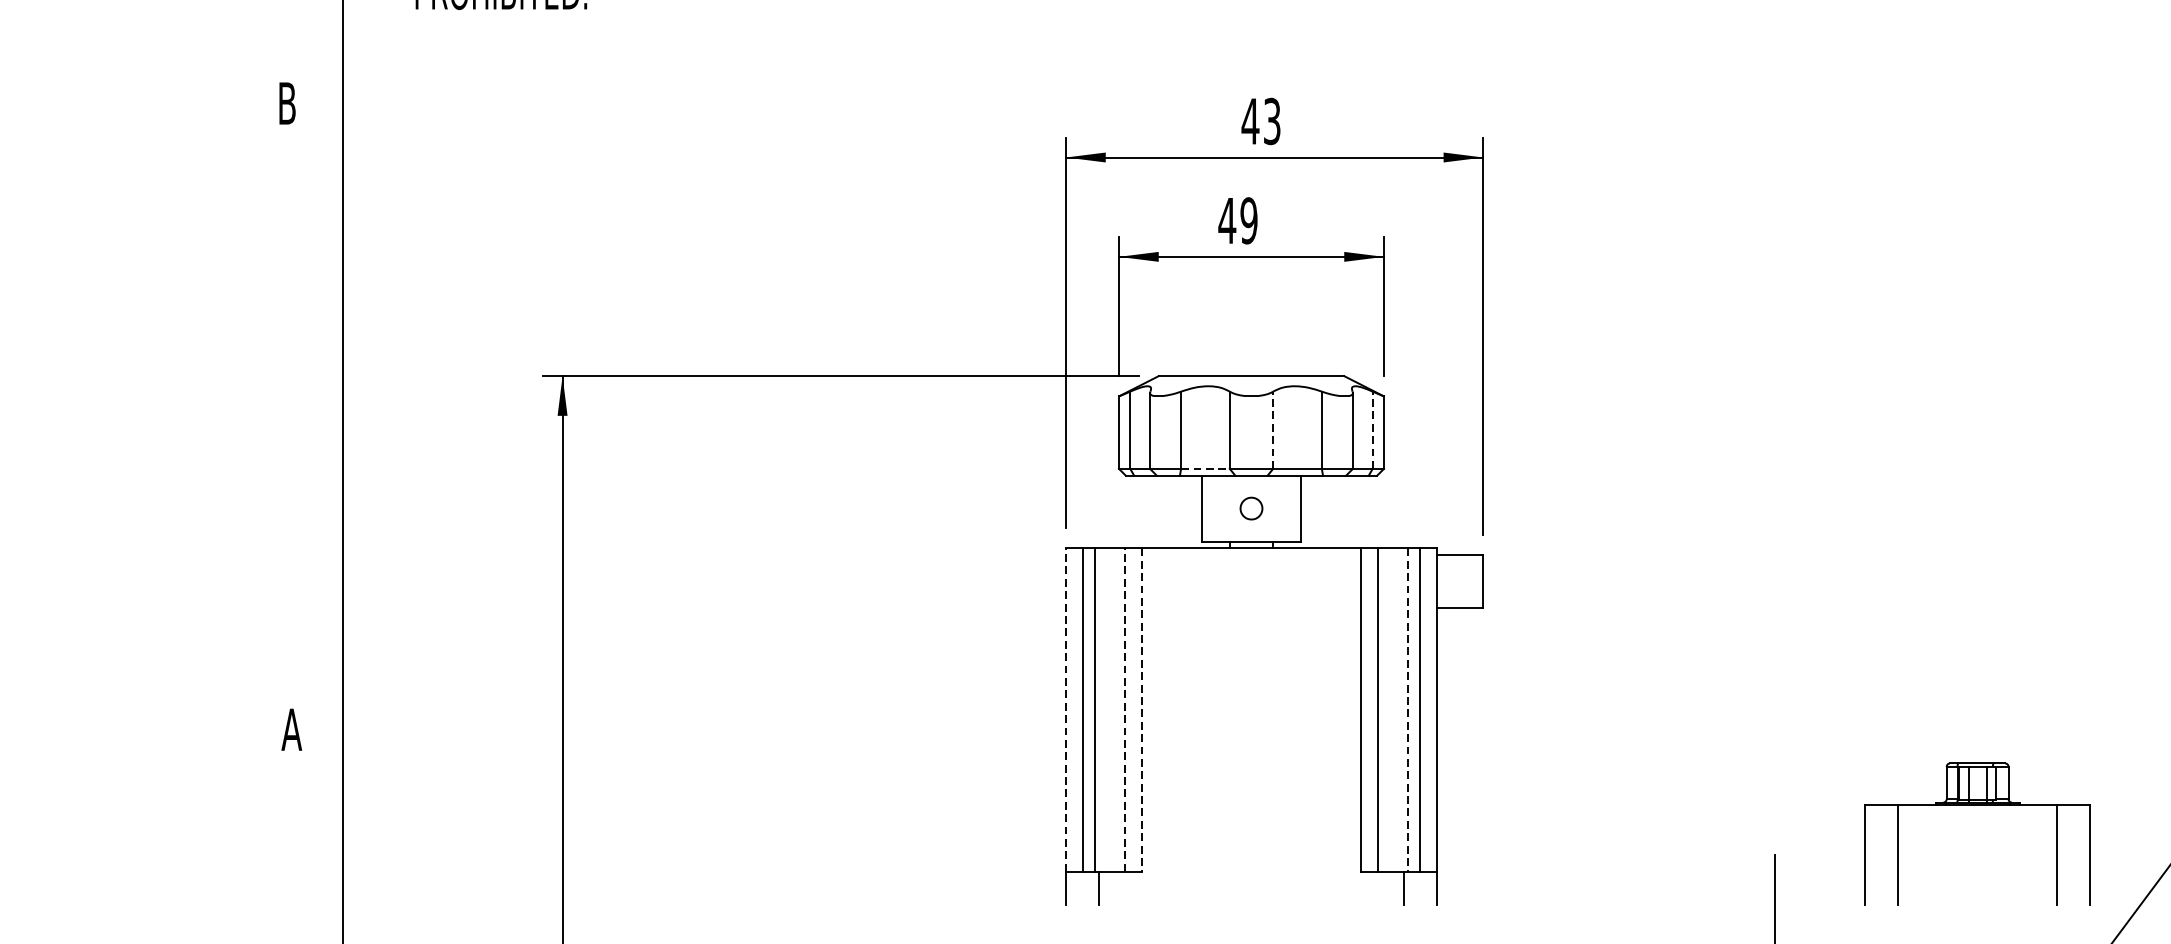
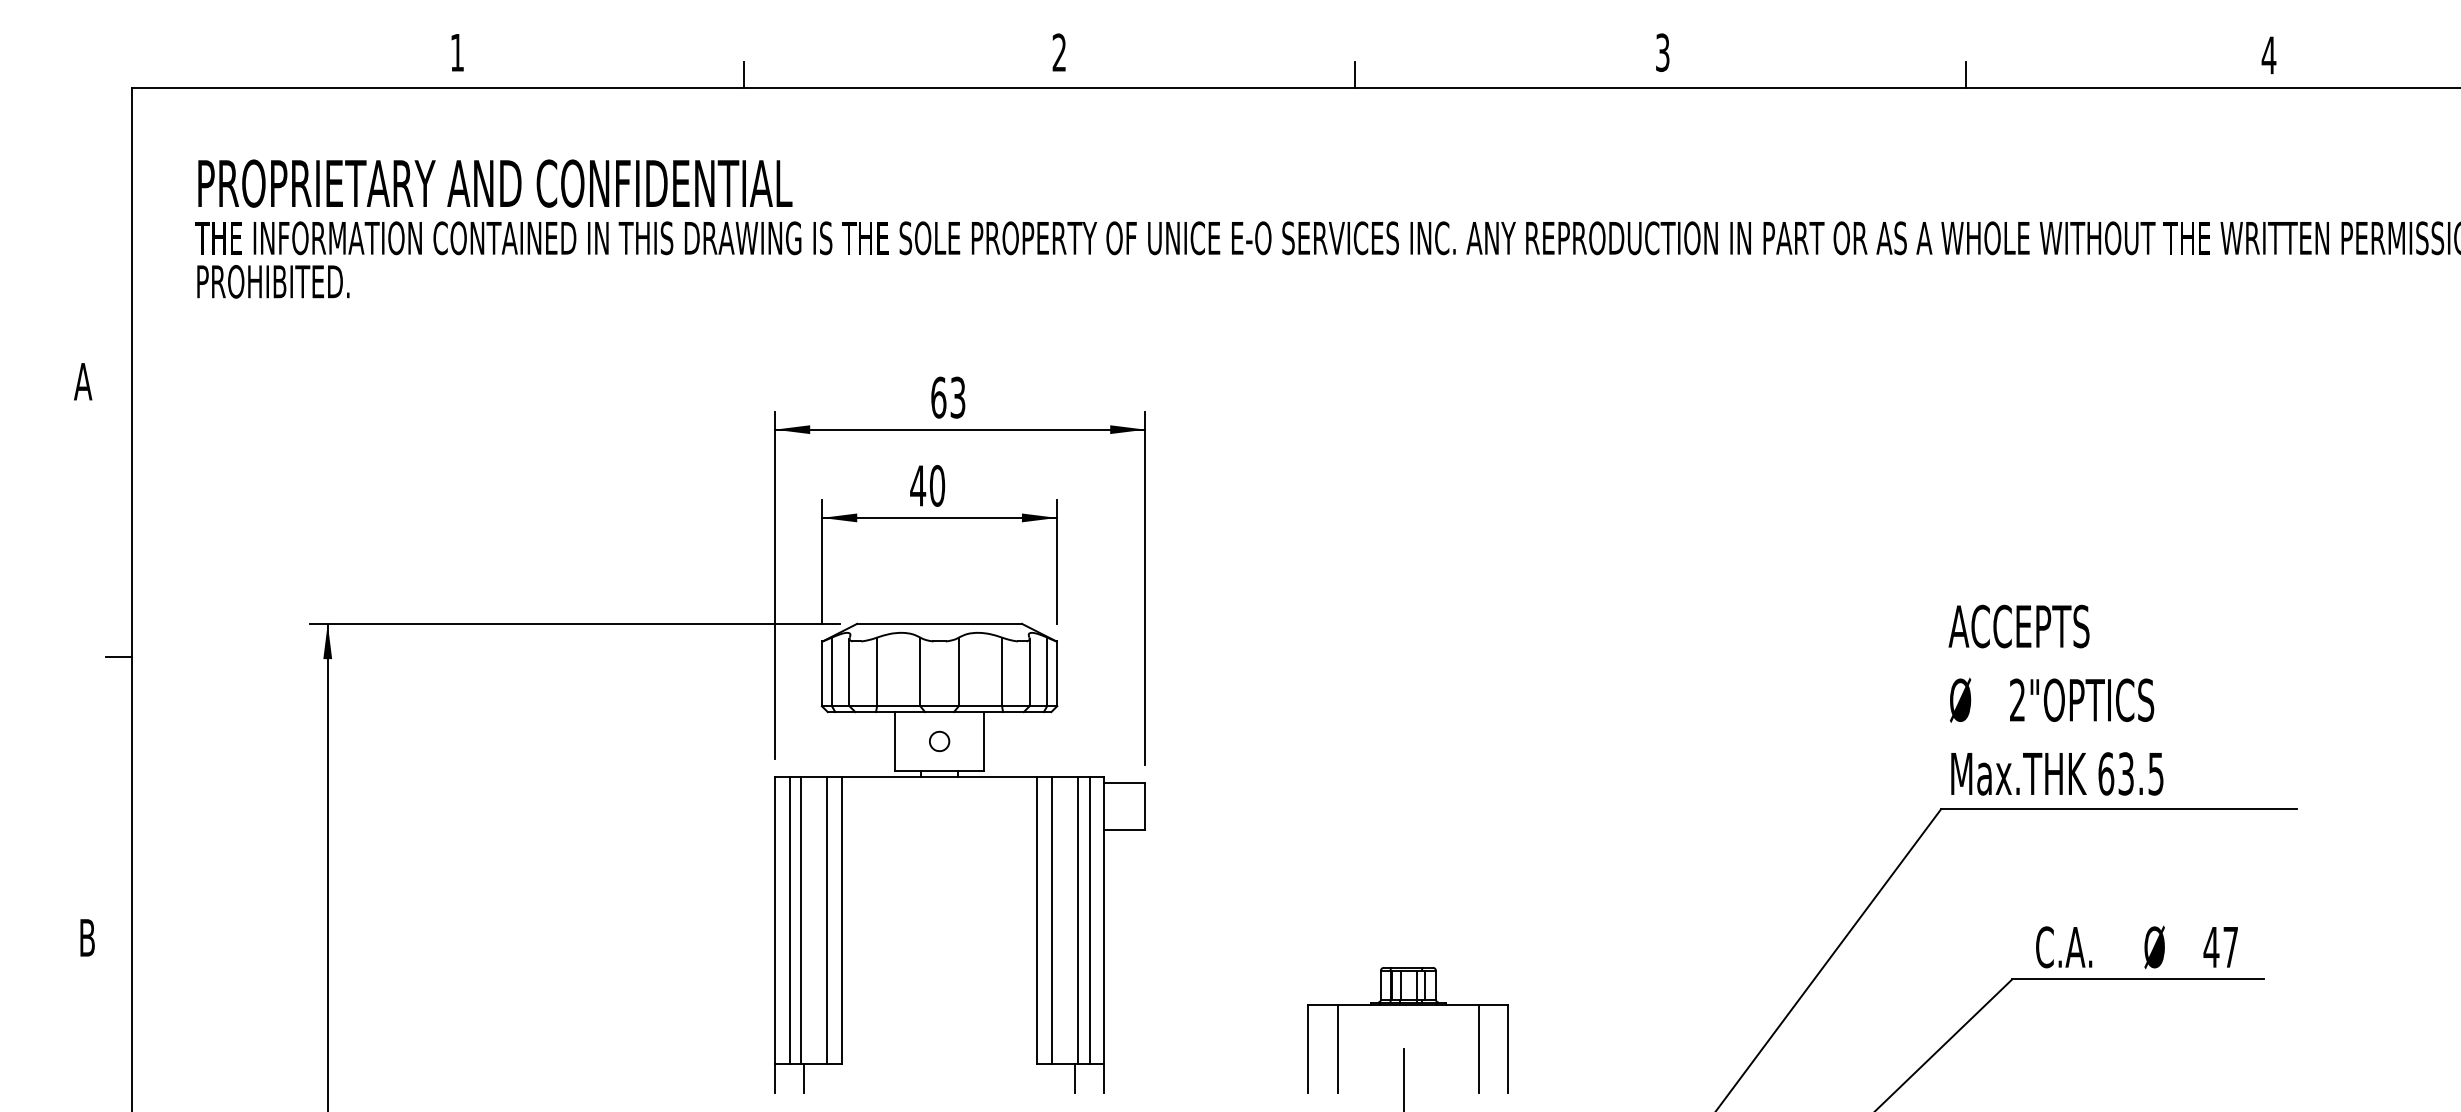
text: (287, 103) -> (83, 381), B -> A
text: (1250, 121) -> (938, 397), 43 -> 63
text: (1249, 220) -> (937, 485), 49 -> 40
line: (326, 412) -> (118, 656), added
line: (1272, 429) -> (958, 671), dashed -> solid
line: (1373, 429) -> (1047, 671), dashed -> solid
line: (1205, 469) -> (898, 706), dashed -> solid
line: (1065, 710) -> (774, 920), dashed -> solid
line: (1125, 710) -> (827, 920), dashed -> solid
line: (1142, 710) -> (842, 920), dashed -> solid
line: (1407, 710) -> (1078, 920), dashed -> solid
text: (292, 729) -> (87, 937), A -> B
part: (1976, 805) -> (1407, 1005), moved

